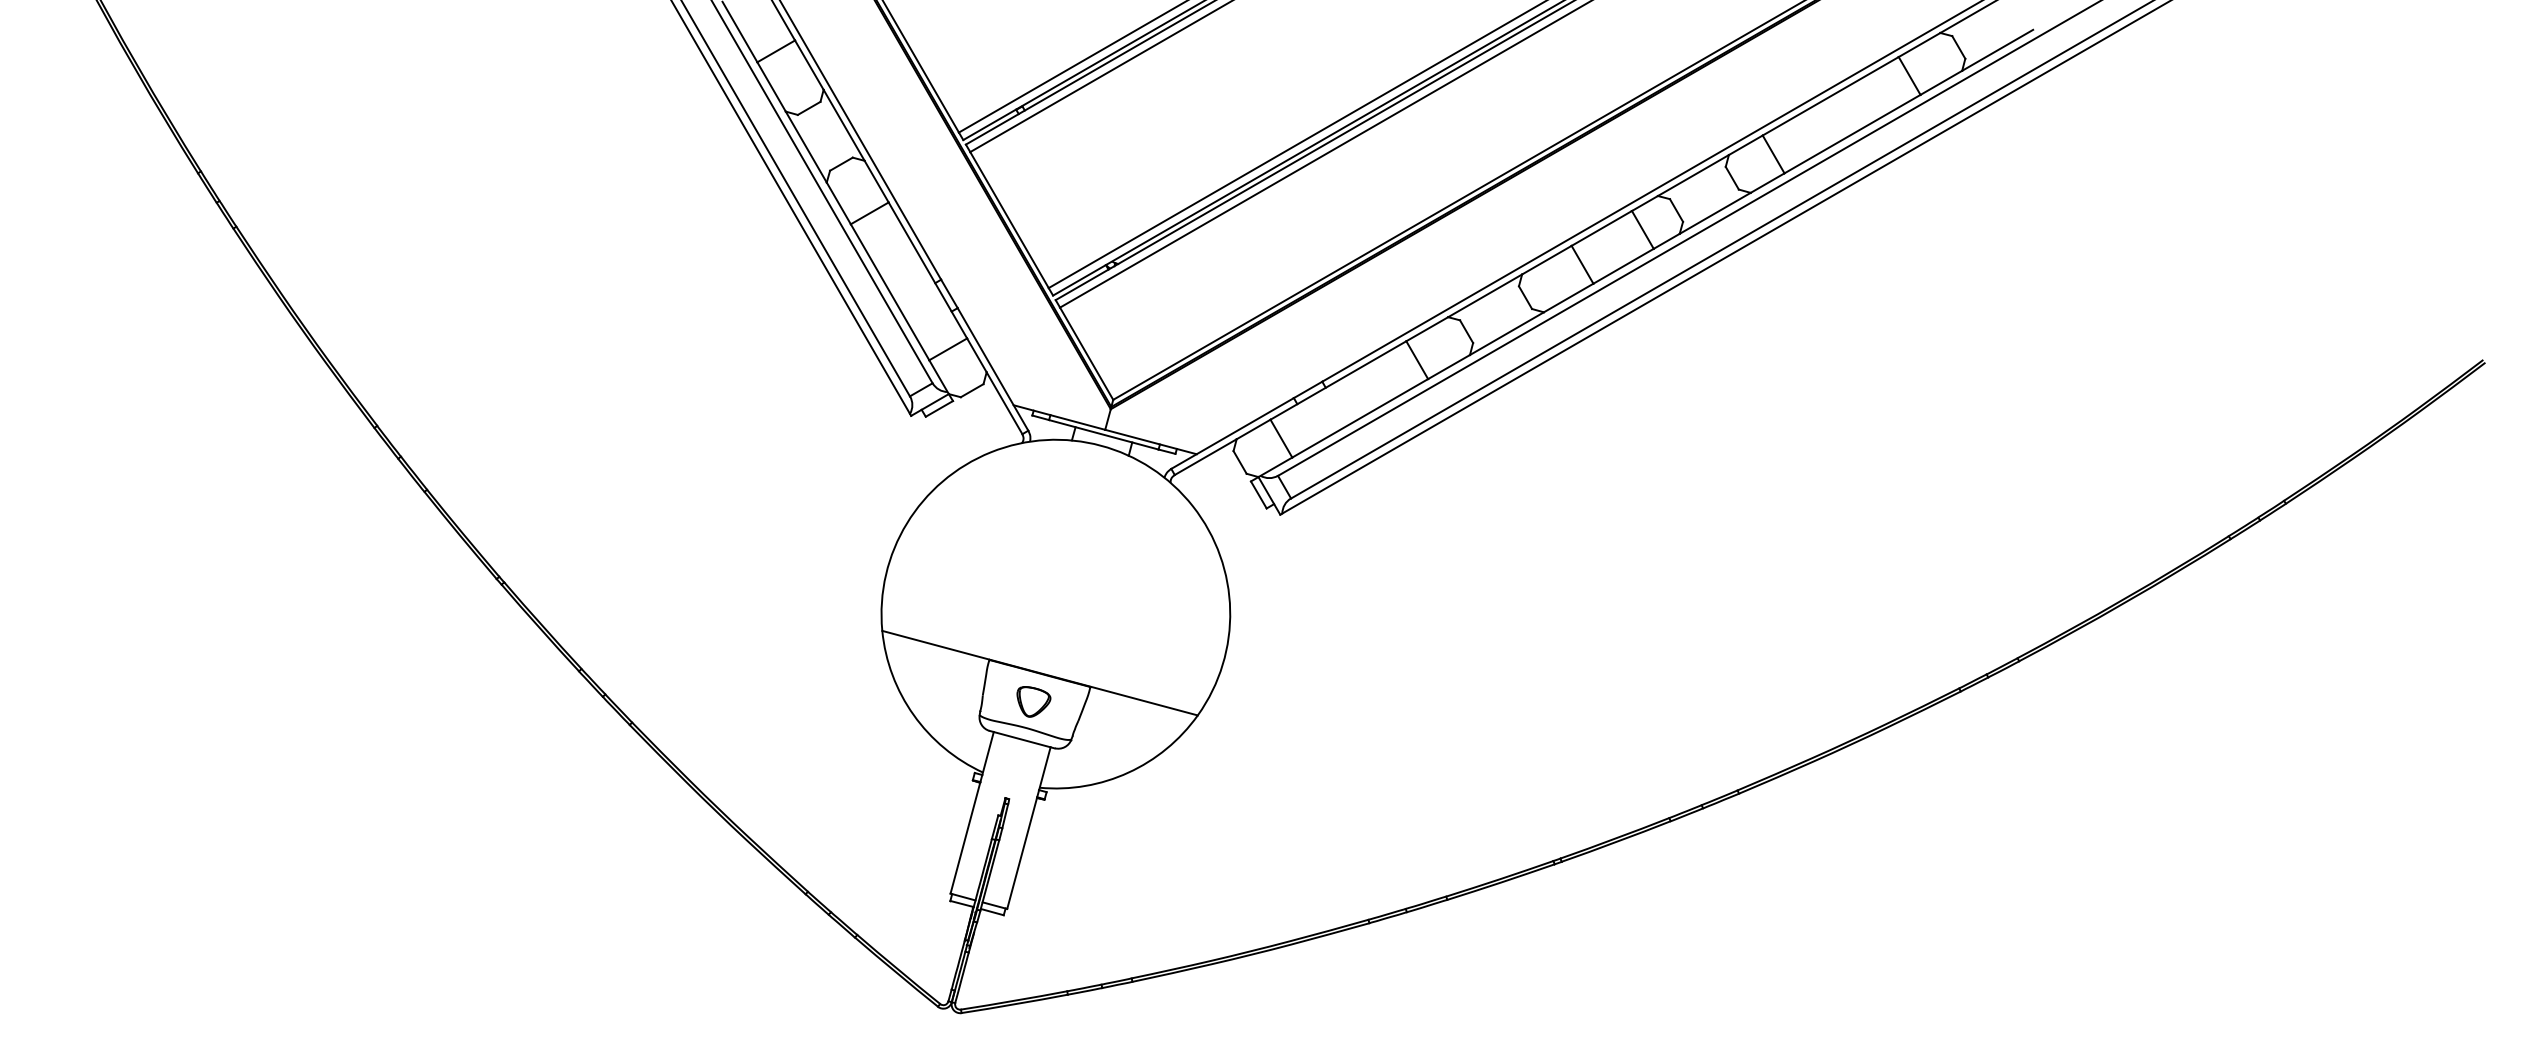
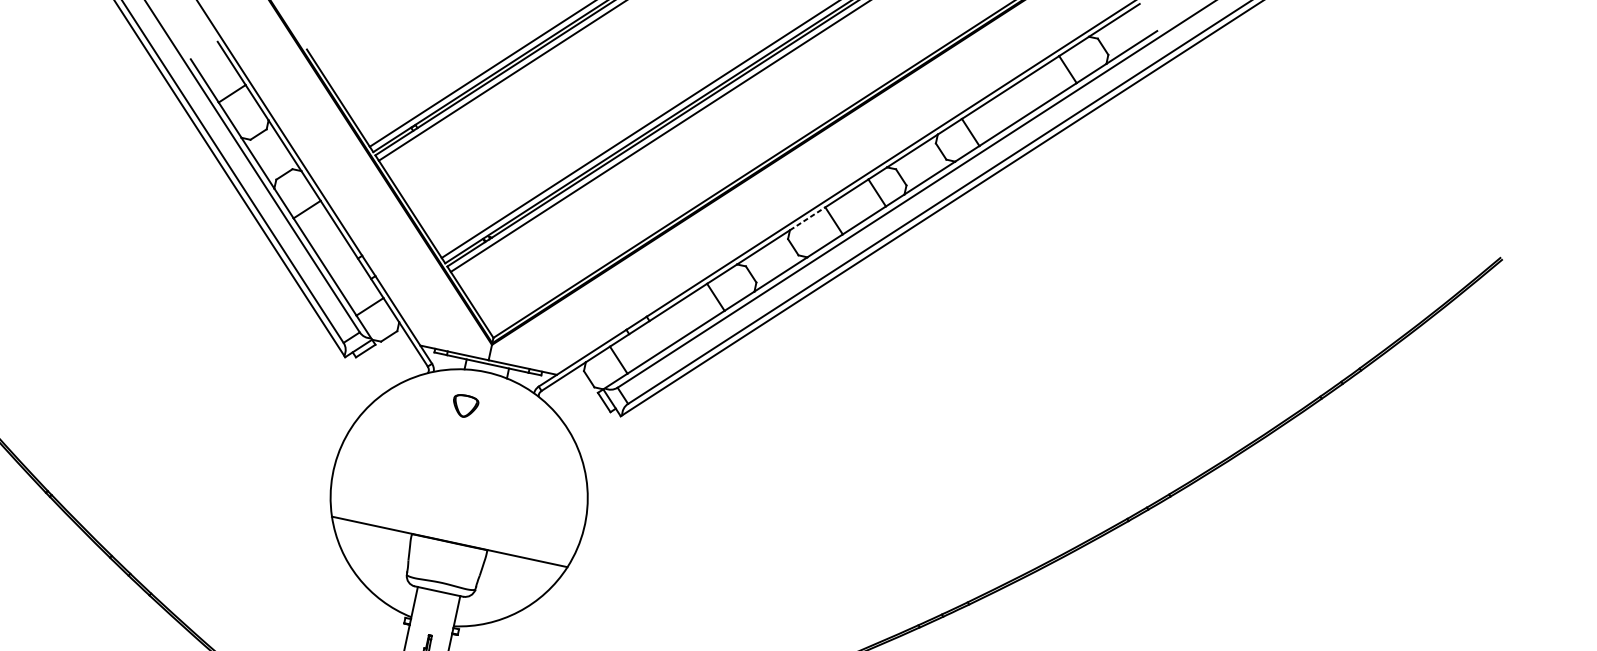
line: (1546, 260) -> (807, 219), solid -> dashed
part: (1033, 701) -> (466, 405), moved

